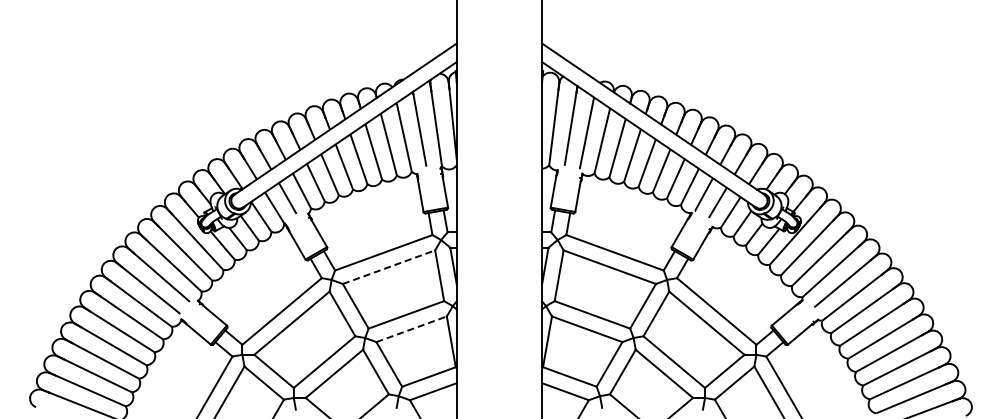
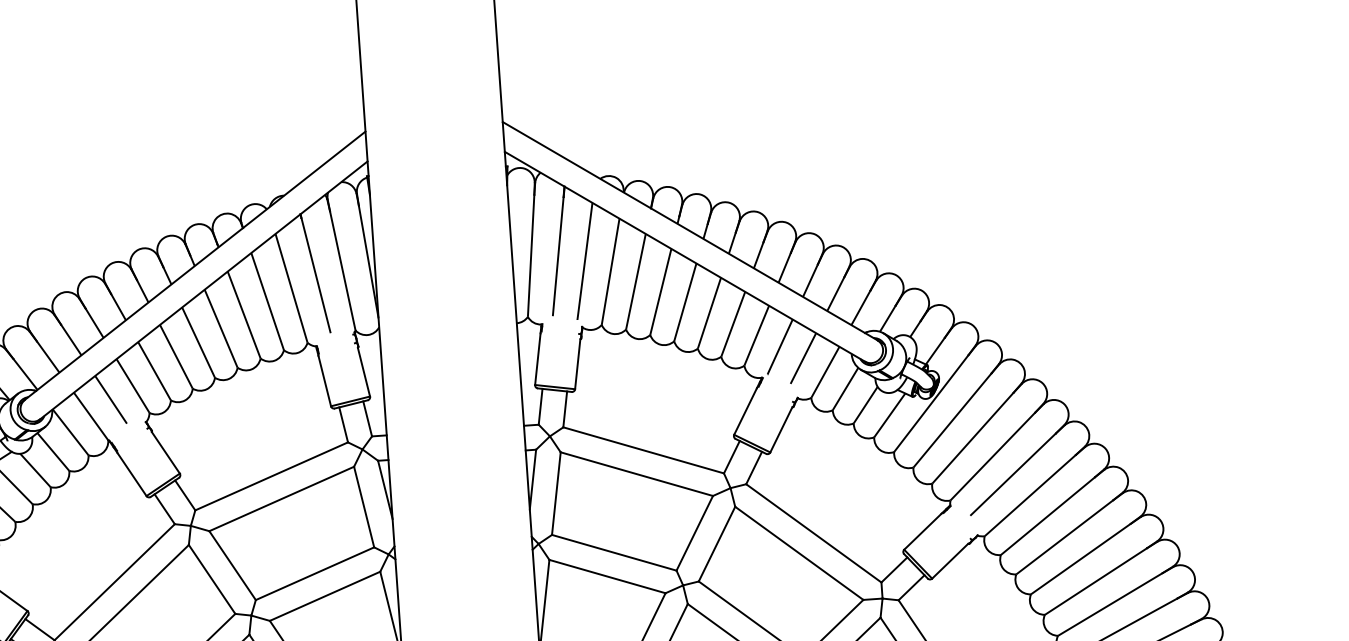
line: (389, 267) -> (282, 499), dashed -> solid
line: (412, 329) -> (326, 596), dashed -> solid

